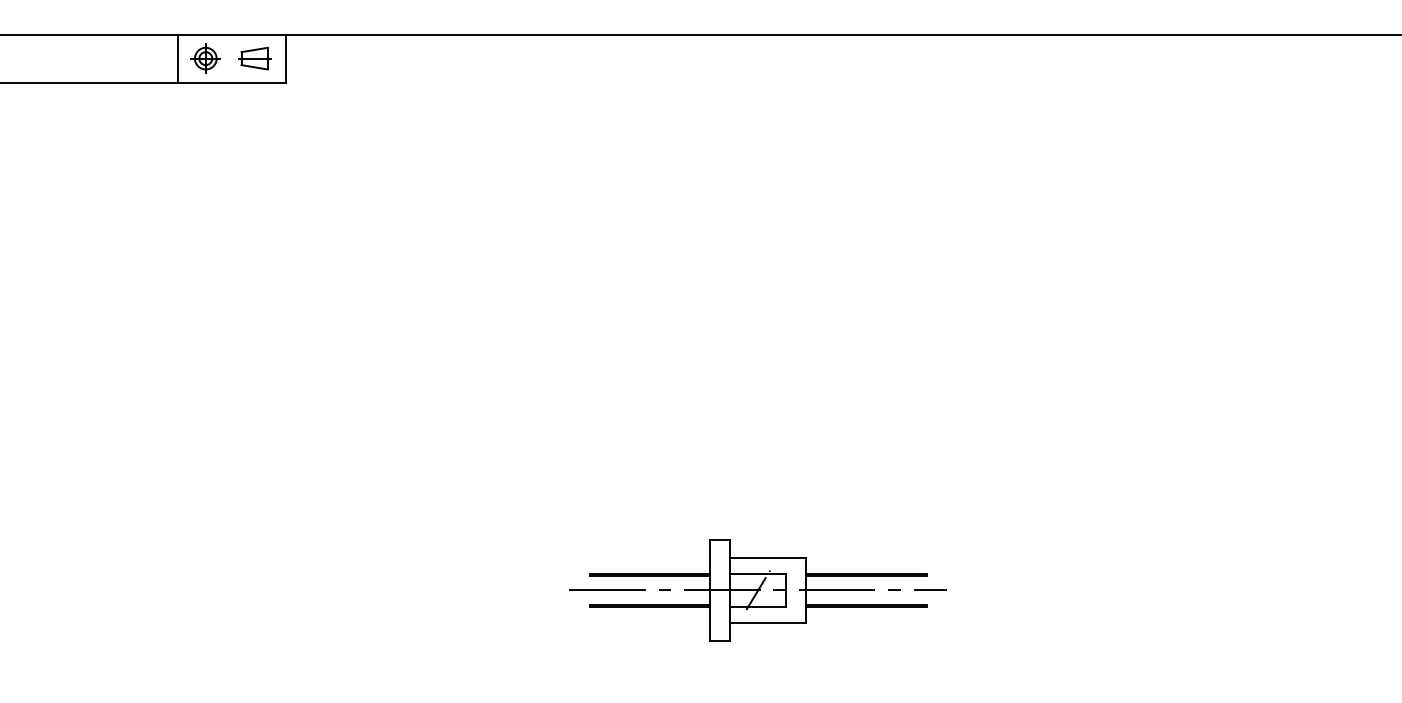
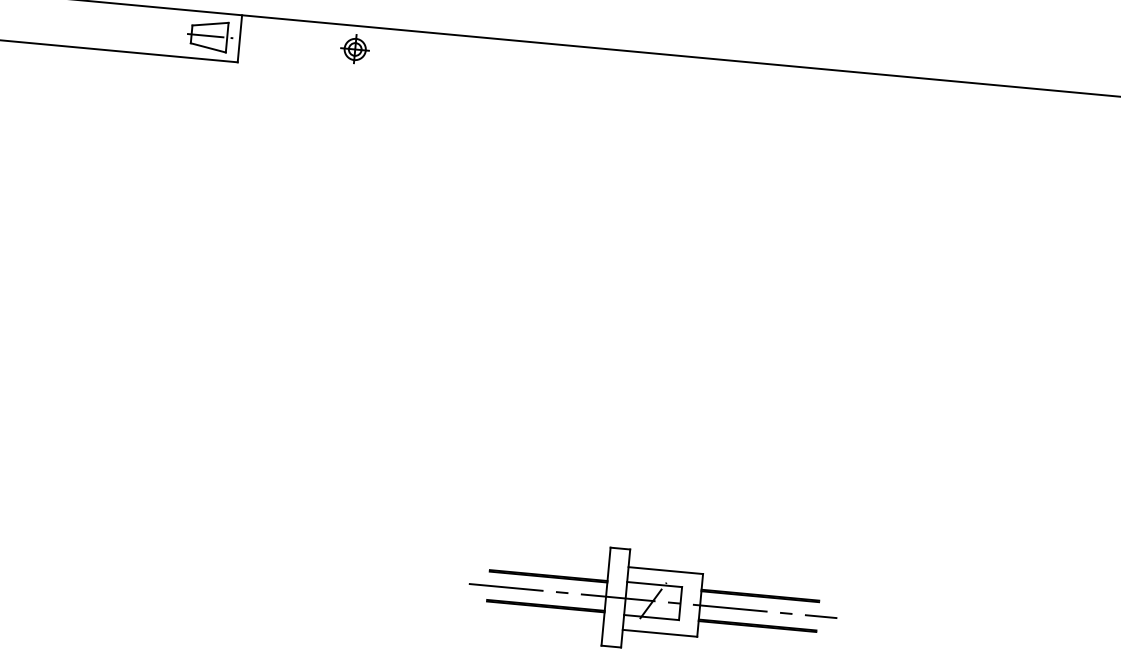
line: (177, 58) -> (134, 28), removed
part: (205, 58) -> (354, 49), moved
part: (254, 58) -> (209, 35), size x1.4

